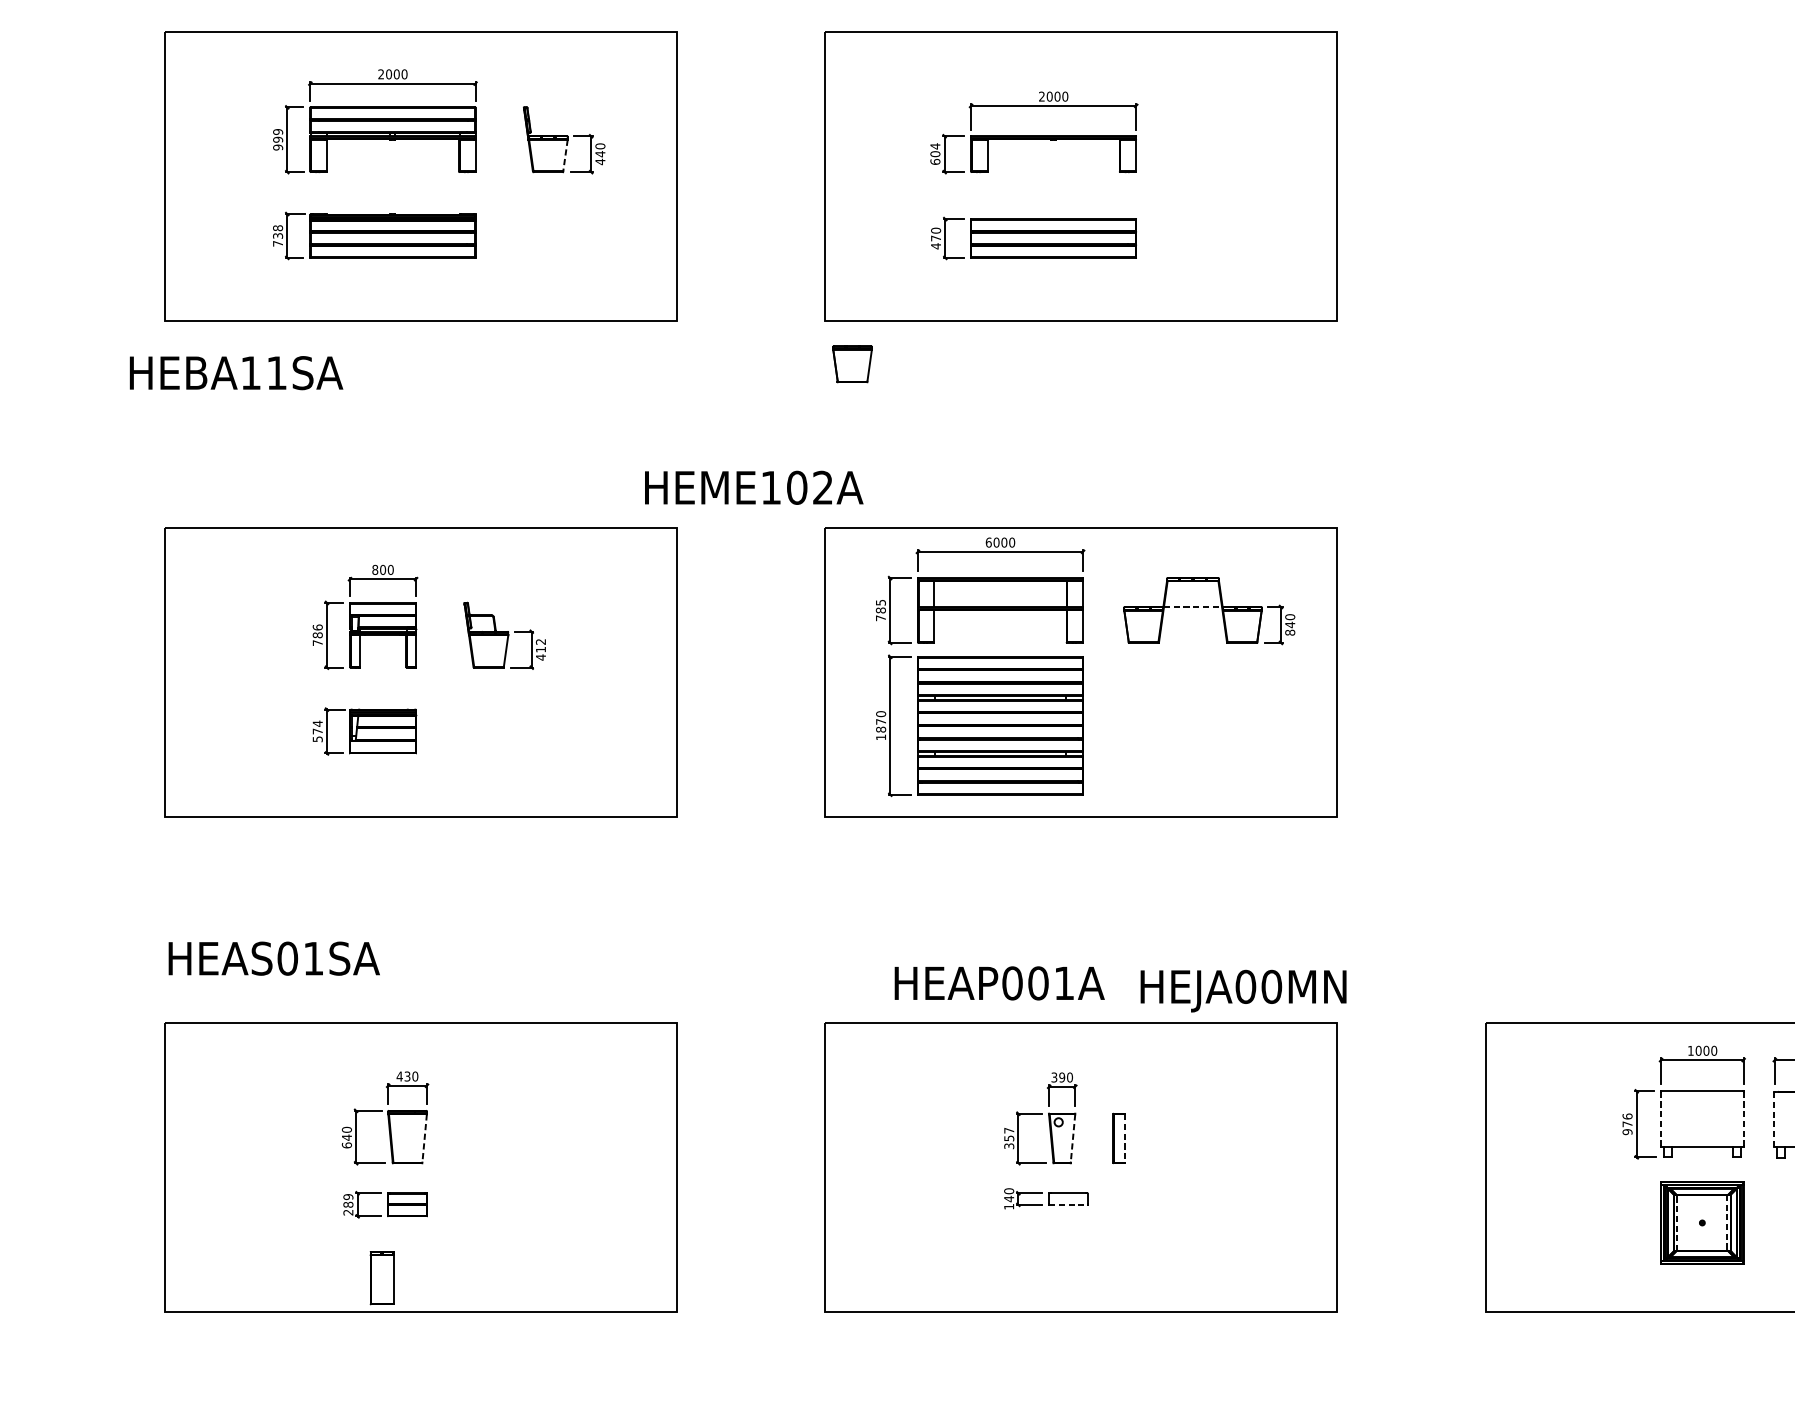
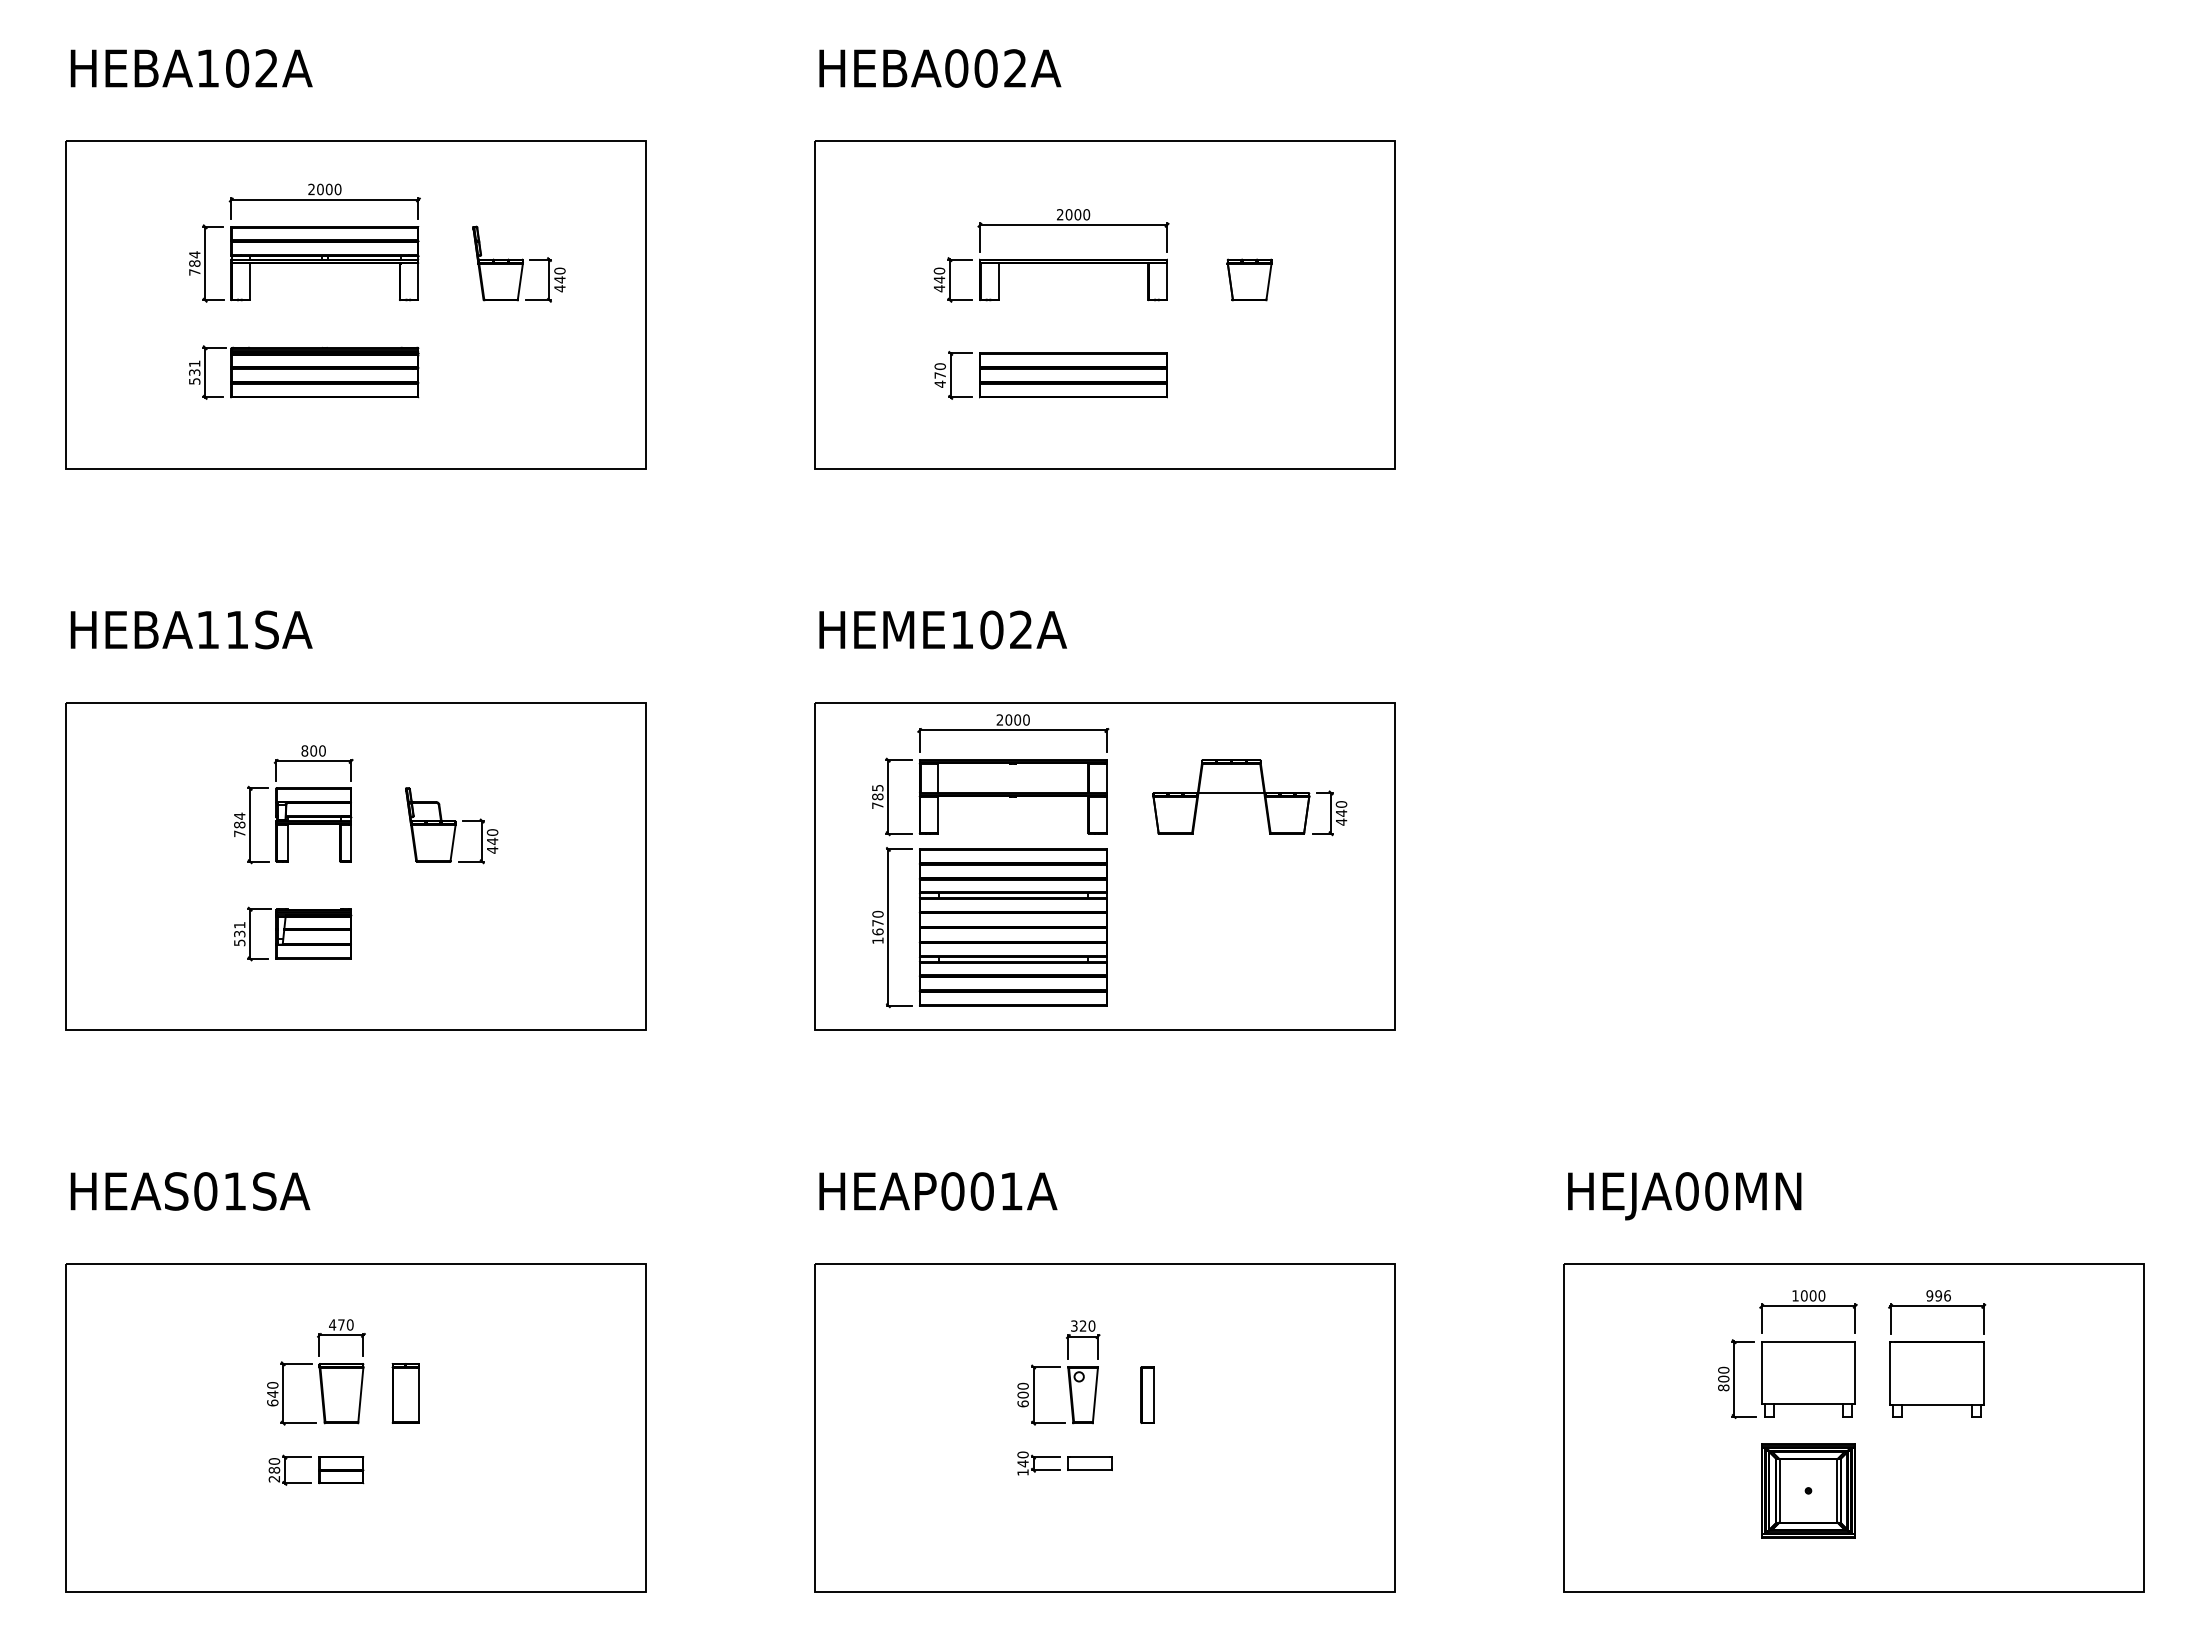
text: (277, 139) -> (194, 263), 999 -> 784
text: (935, 153) -> (939, 279), 604 -> 440
line: (565, 156) -> (520, 282), dashed -> solid
text: (277, 235) -> (194, 372), 738 -> 531
part: (852, 363) -> (1249, 279), moved
text: (236, 372) -> (191, 629), moved
text: (753, 487) -> (942, 629), moved
text: (988, 542) -> (999, 719), 6000 -> 2000
line: (1193, 606) -> (1231, 792), dashed -> solid
text: (317, 626) -> (239, 815), 786 -> 784
text: (1290, 632) -> (1341, 821), 840 -> 440
text: (540, 646) -> (492, 837), 412 -> 440
text: (317, 727) -> (239, 929), 574 -> 531
text: (880, 729) -> (877, 931), 1870 -> 1670
text: (999, 983) -> (938, 1191), moved
text: (1243, 991) -> (1684, 1196), moved
text: (407, 1076) -> (341, 1324), 430 -> 470
text: (1061, 1077) -> (1082, 1325), 390 -> 320
line: (1660, 1119) -> (1761, 1373), dashed -> solid
line: (1743, 1119) -> (1855, 1373), dashed -> solid
line: (1774, 1119) -> (1890, 1373), dashed -> solid
text: (1627, 1123) -> (1723, 1378), 976 -> 800
text: (1008, 1137) -> (1022, 1394), 357 -> 600
line: (424, 1138) -> (360, 1395), dashed -> solid
line: (1073, 1138) -> (1095, 1395), dashed -> solid
line: (1125, 1138) -> (1154, 1395), dashed -> solid
text: (348, 1197) -> (274, 1461), 289 -> 280
line: (1068, 1204) -> (1090, 1470), dashed -> solid
line: (1677, 1222) -> (1780, 1490), dashed -> solid
line: (1727, 1222) -> (1836, 1490), dashed -> solid
part: (381, 1278) -> (405, 1393), moved

